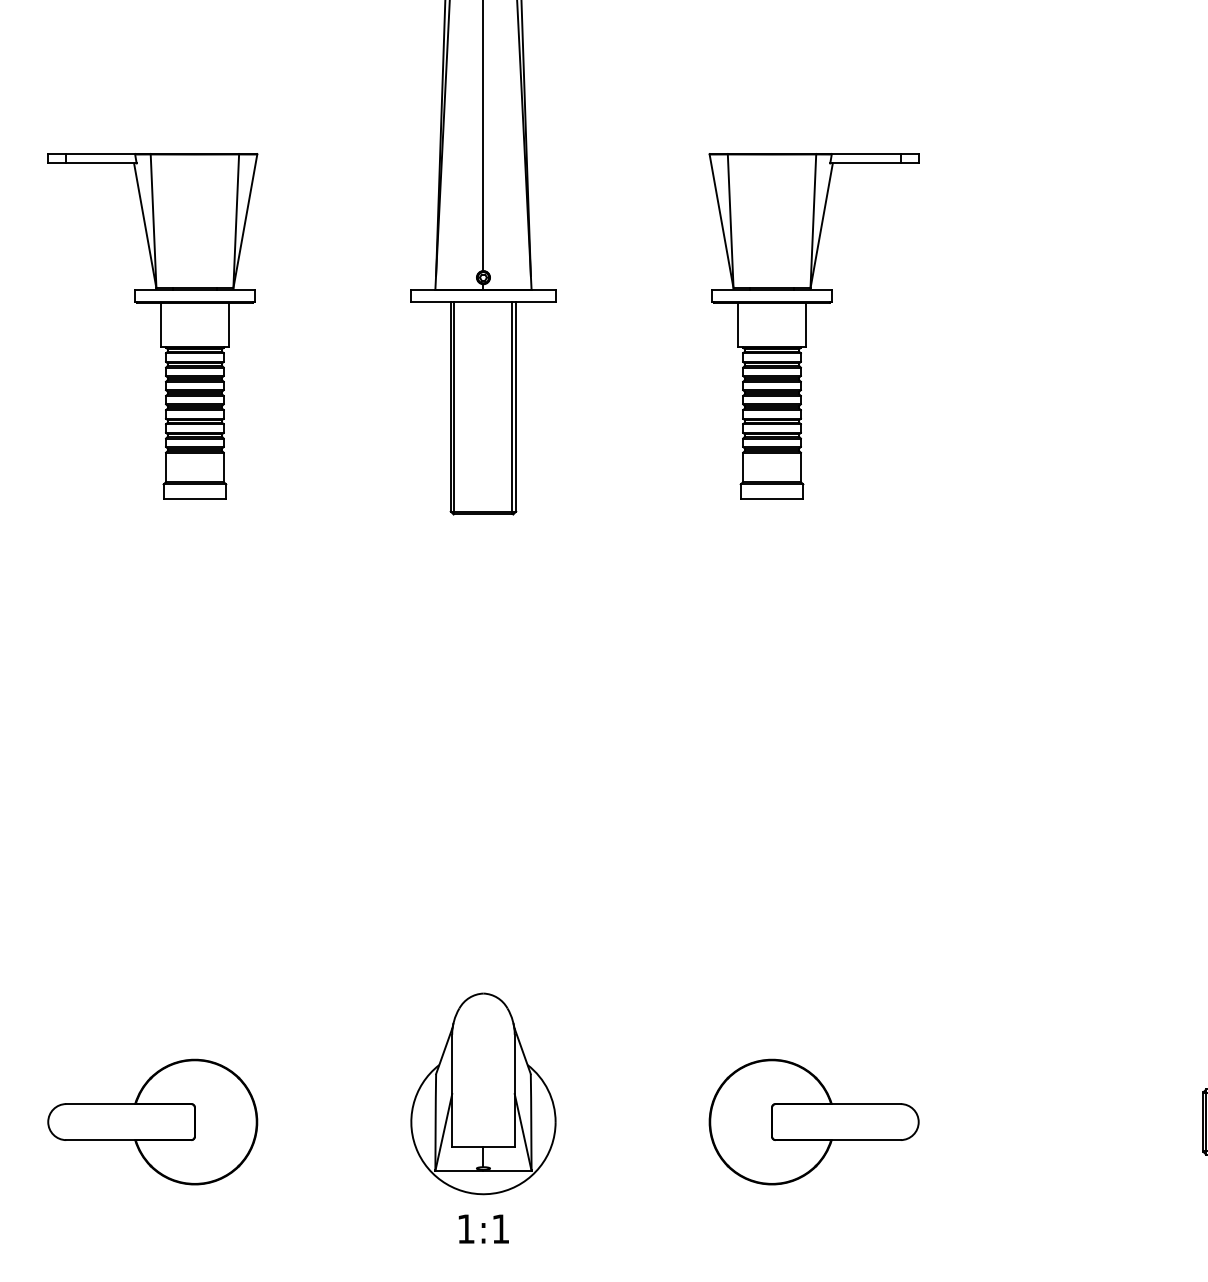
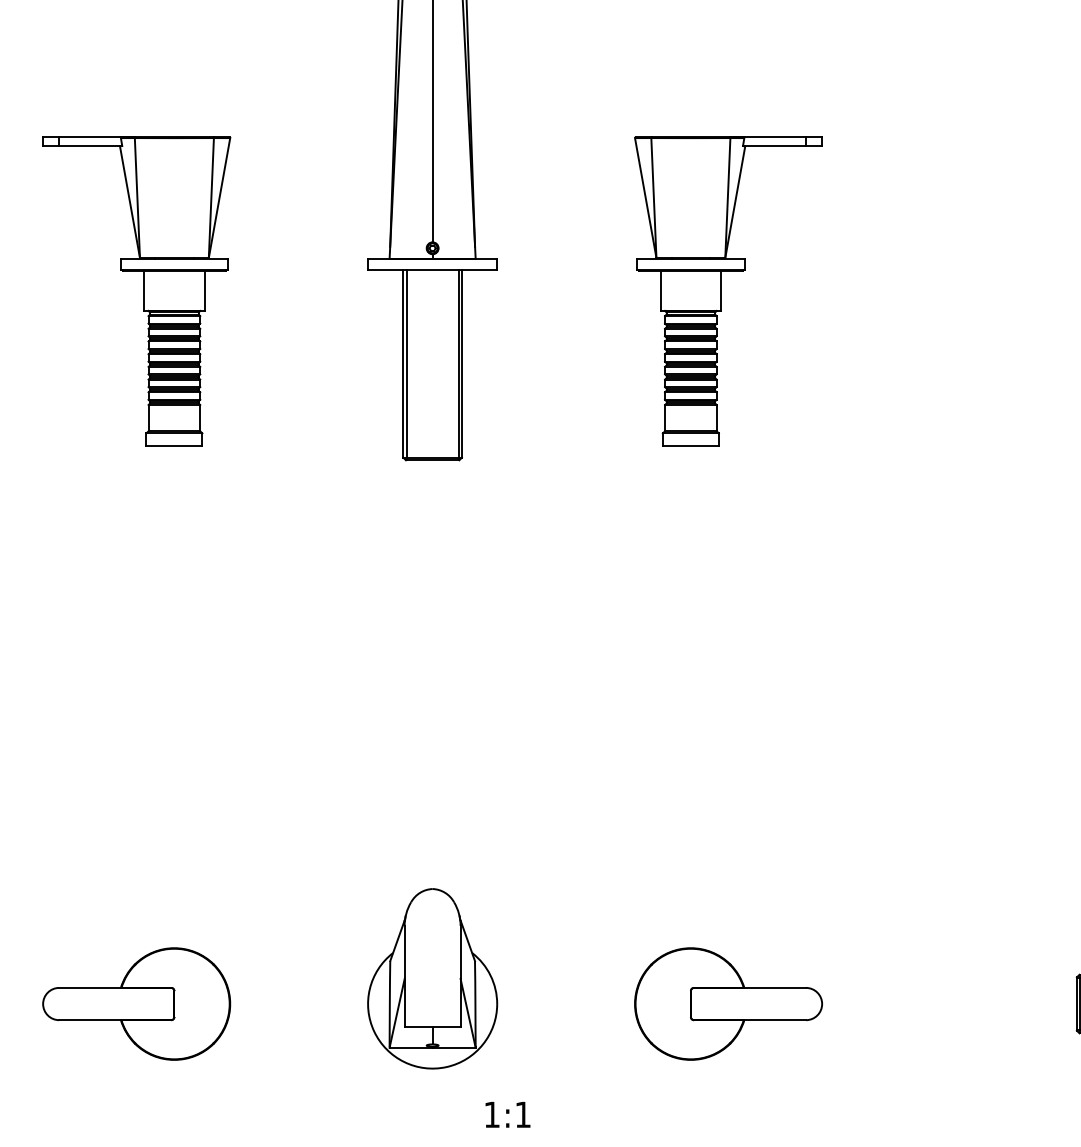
text: (483, 1228) -> (507, 1114), moved

